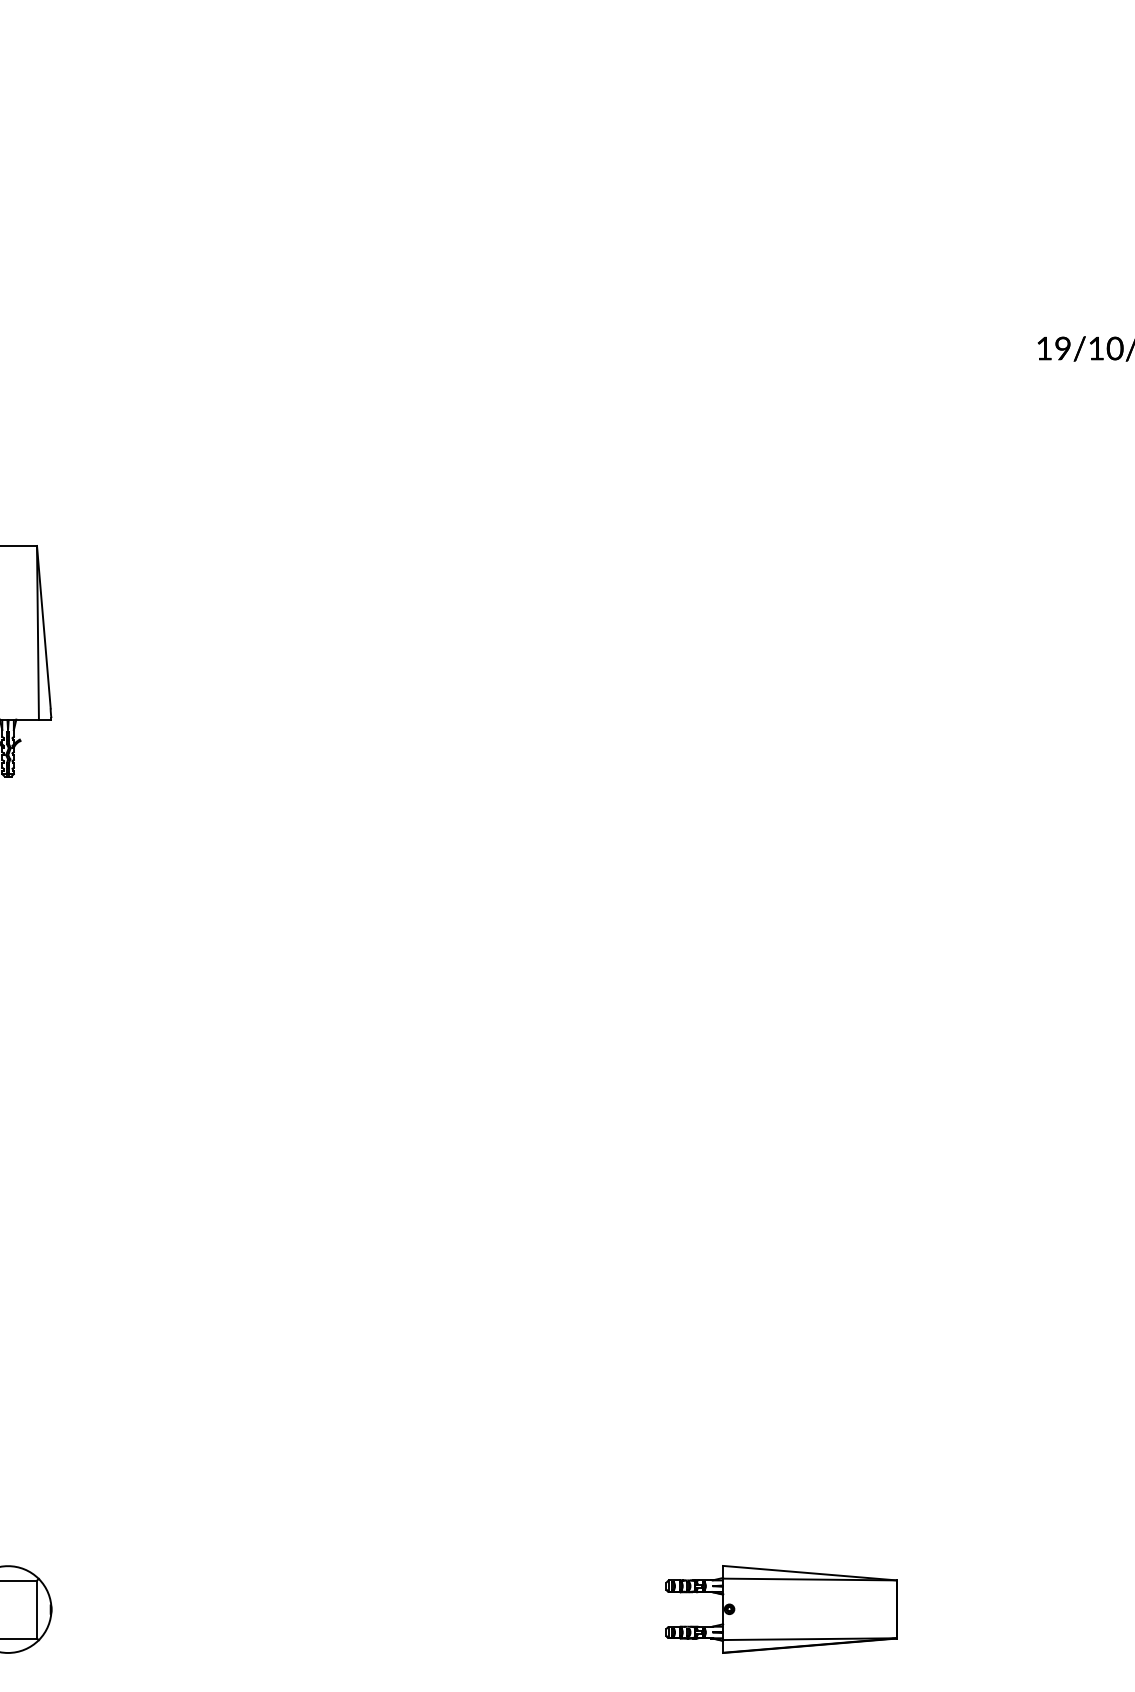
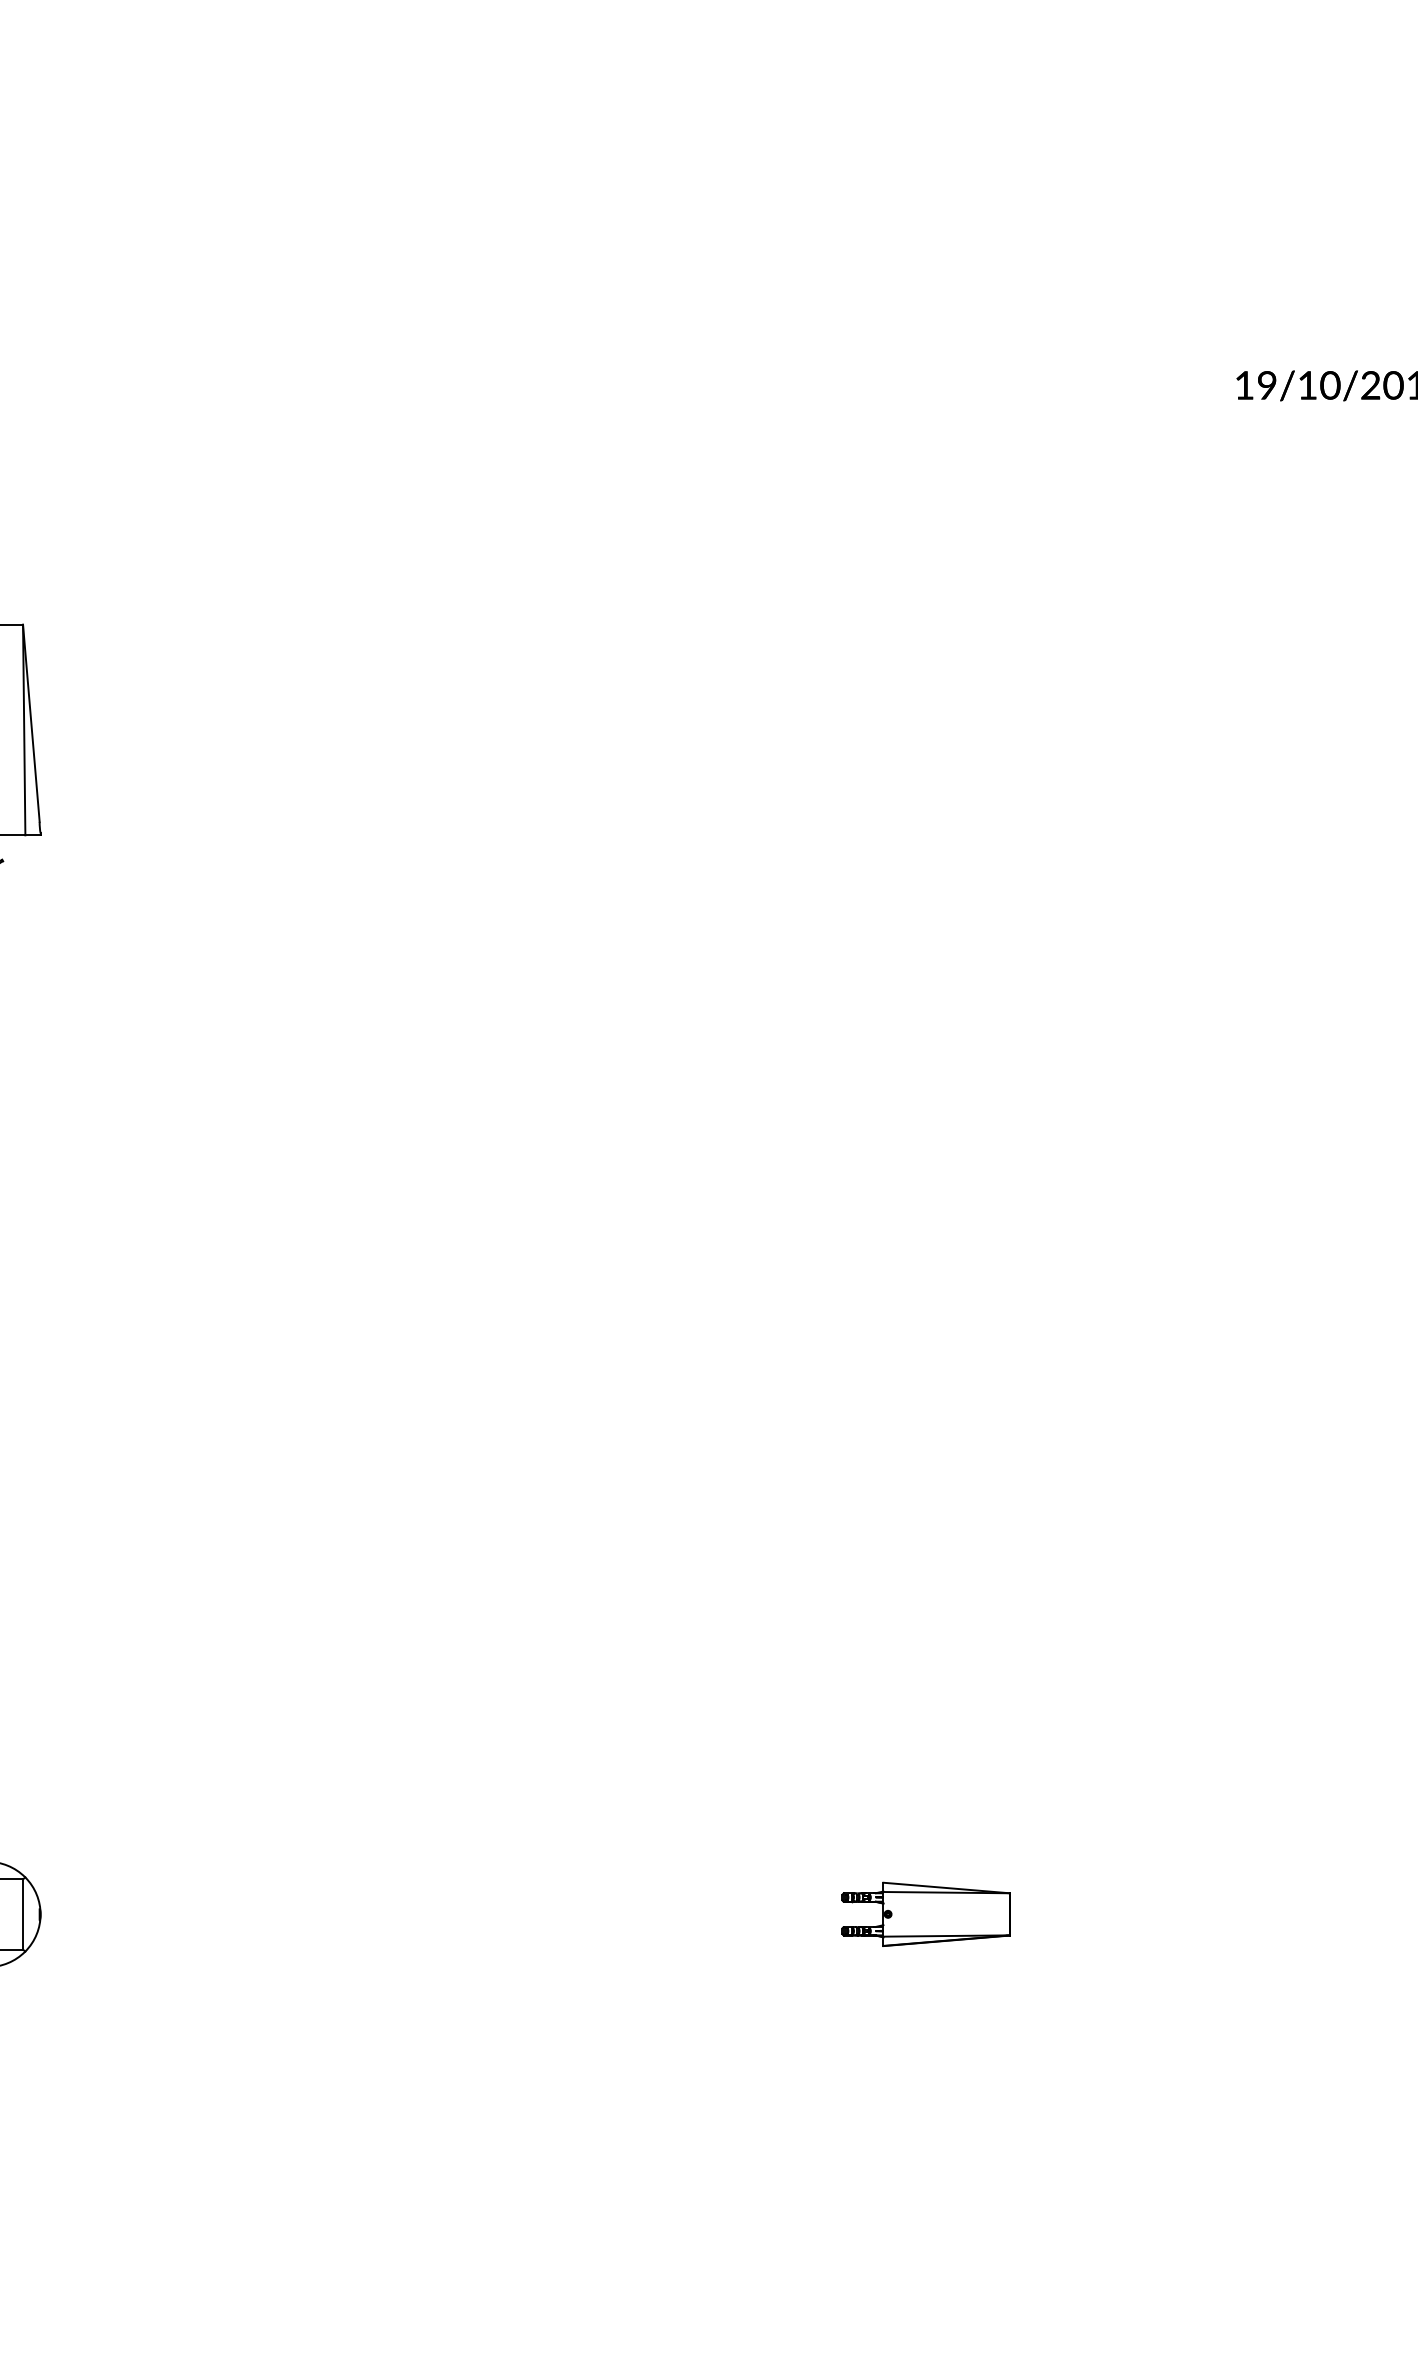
part: (781, 1609) -> (925, 1914), size x0.6

